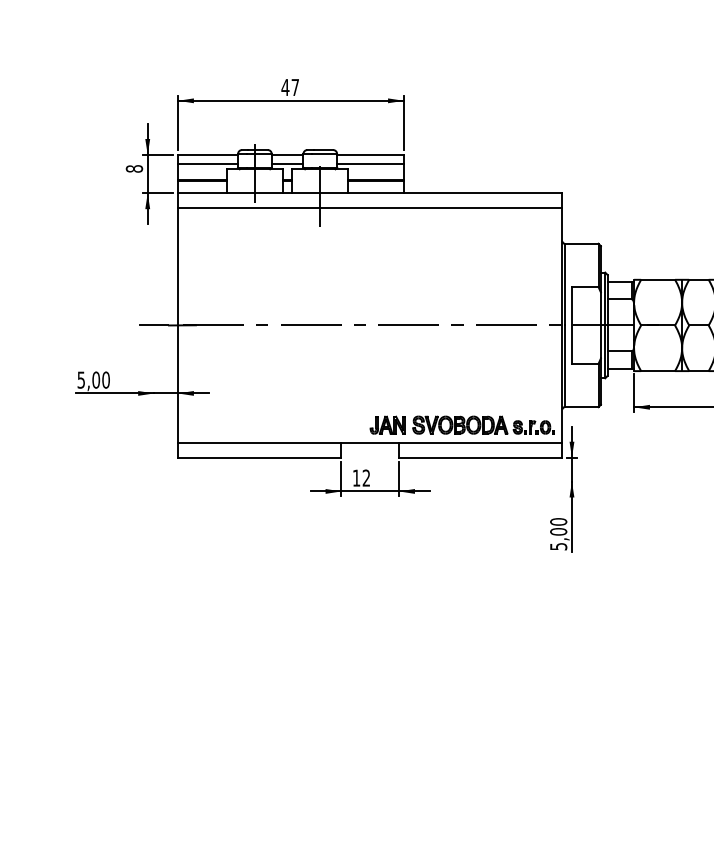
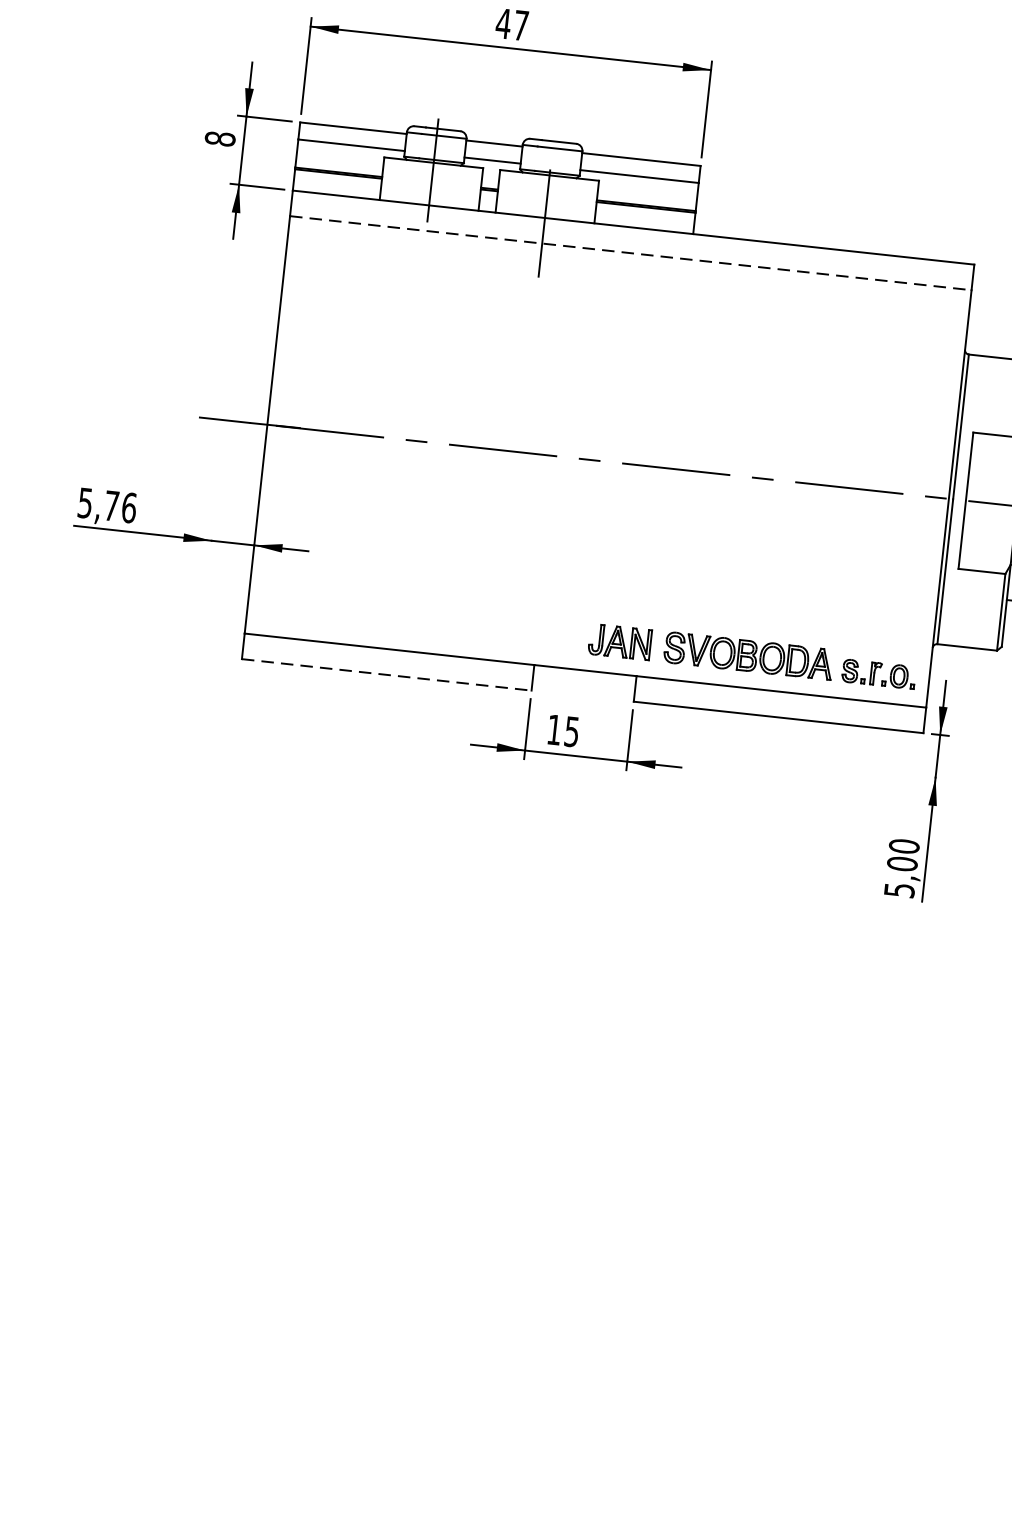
line: (370, 207) -> (631, 252), solid -> dashed
text: (100, 379) -> (119, 505), 5,00 -> 5,76
line: (259, 457) -> (386, 674), solid -> dashed
text: (366, 477) -> (572, 730), 12 -> 15

